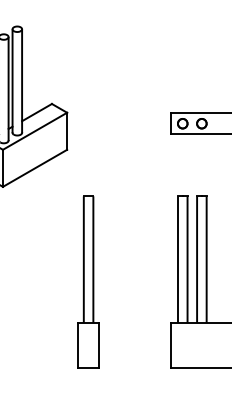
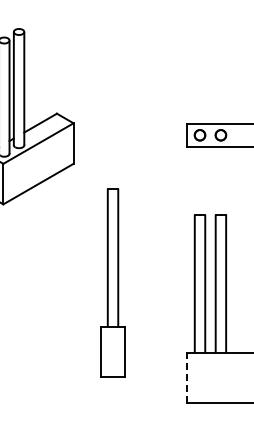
part: (88, 282) -> (112, 282), moved
line: (170, 346) -> (186, 378), solid -> dashed

